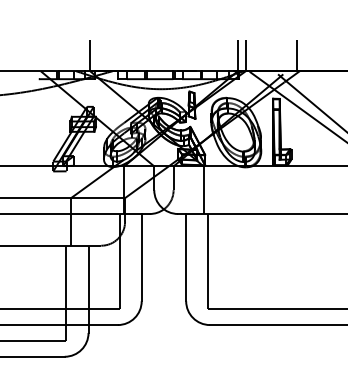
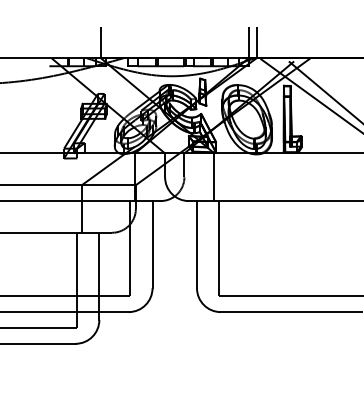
line: (296, 55) -> (307, 42), removed

